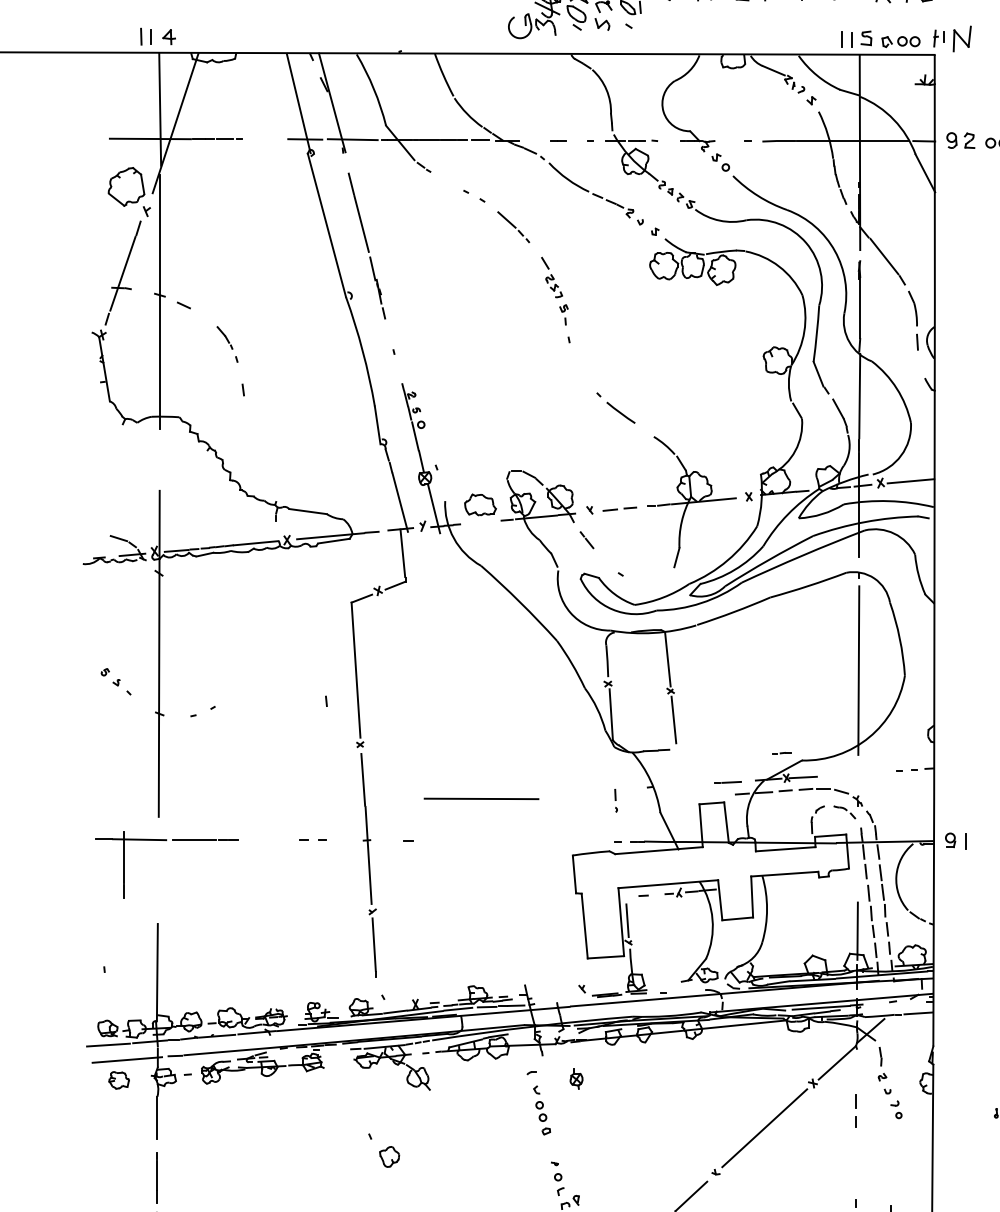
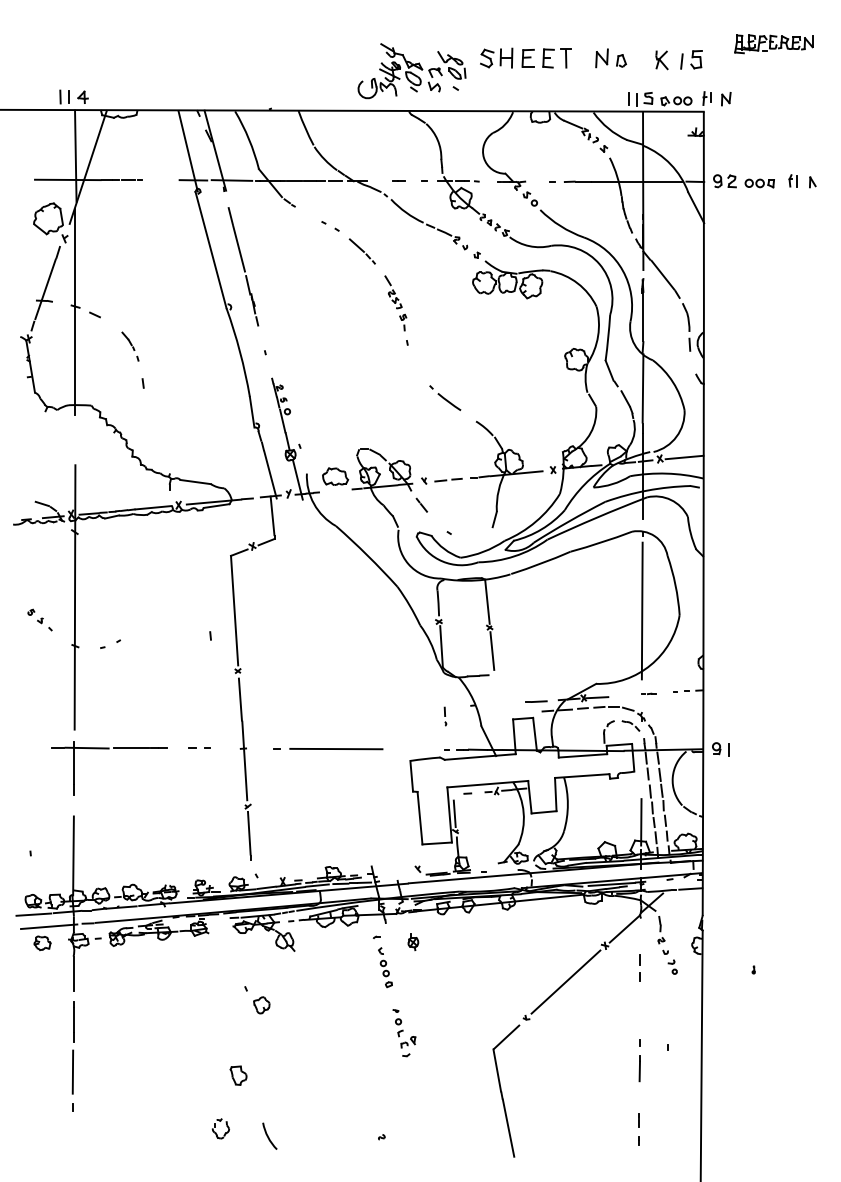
part: (962, 39) -> (726, 99), size x0.62
line: (781, 752) -> (648, 693), moved
line: (481, 799) -> (336, 749), moved
part: (167, 841) -> (109, 749), moved

